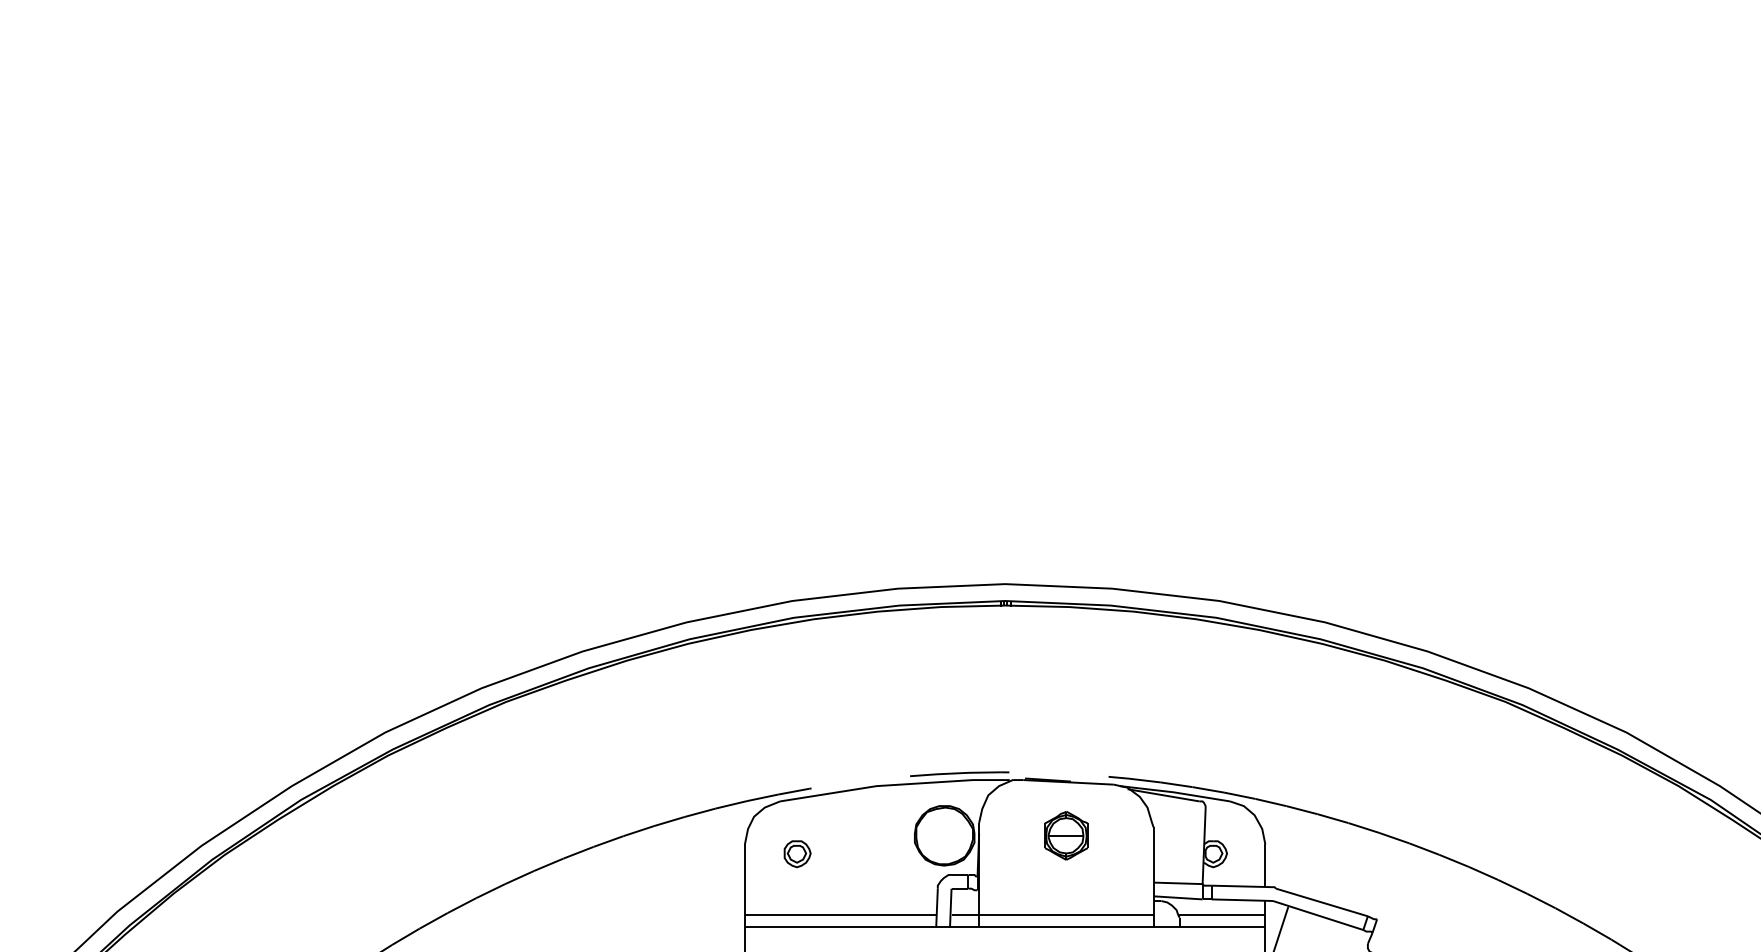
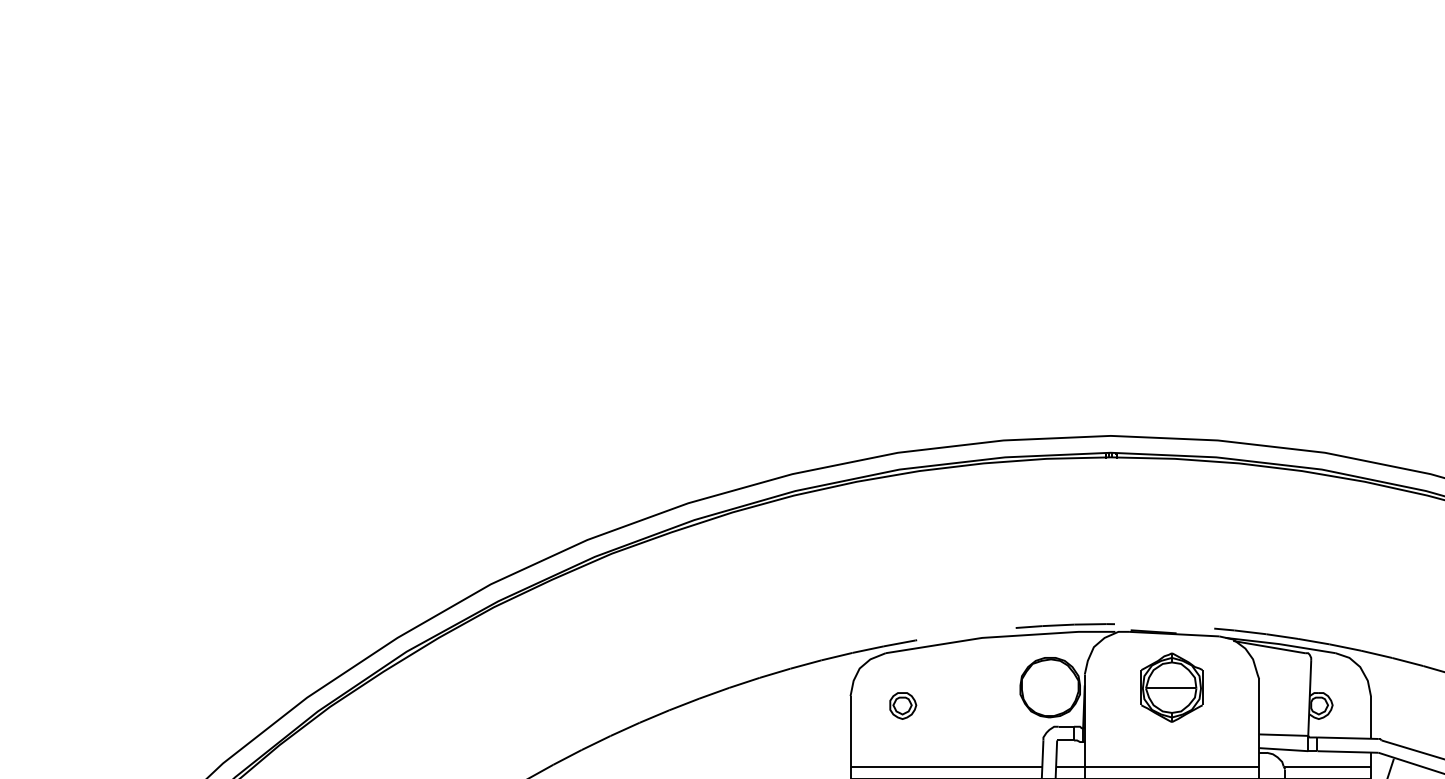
part: (1066, 835) -> (1172, 687), size x1.43

